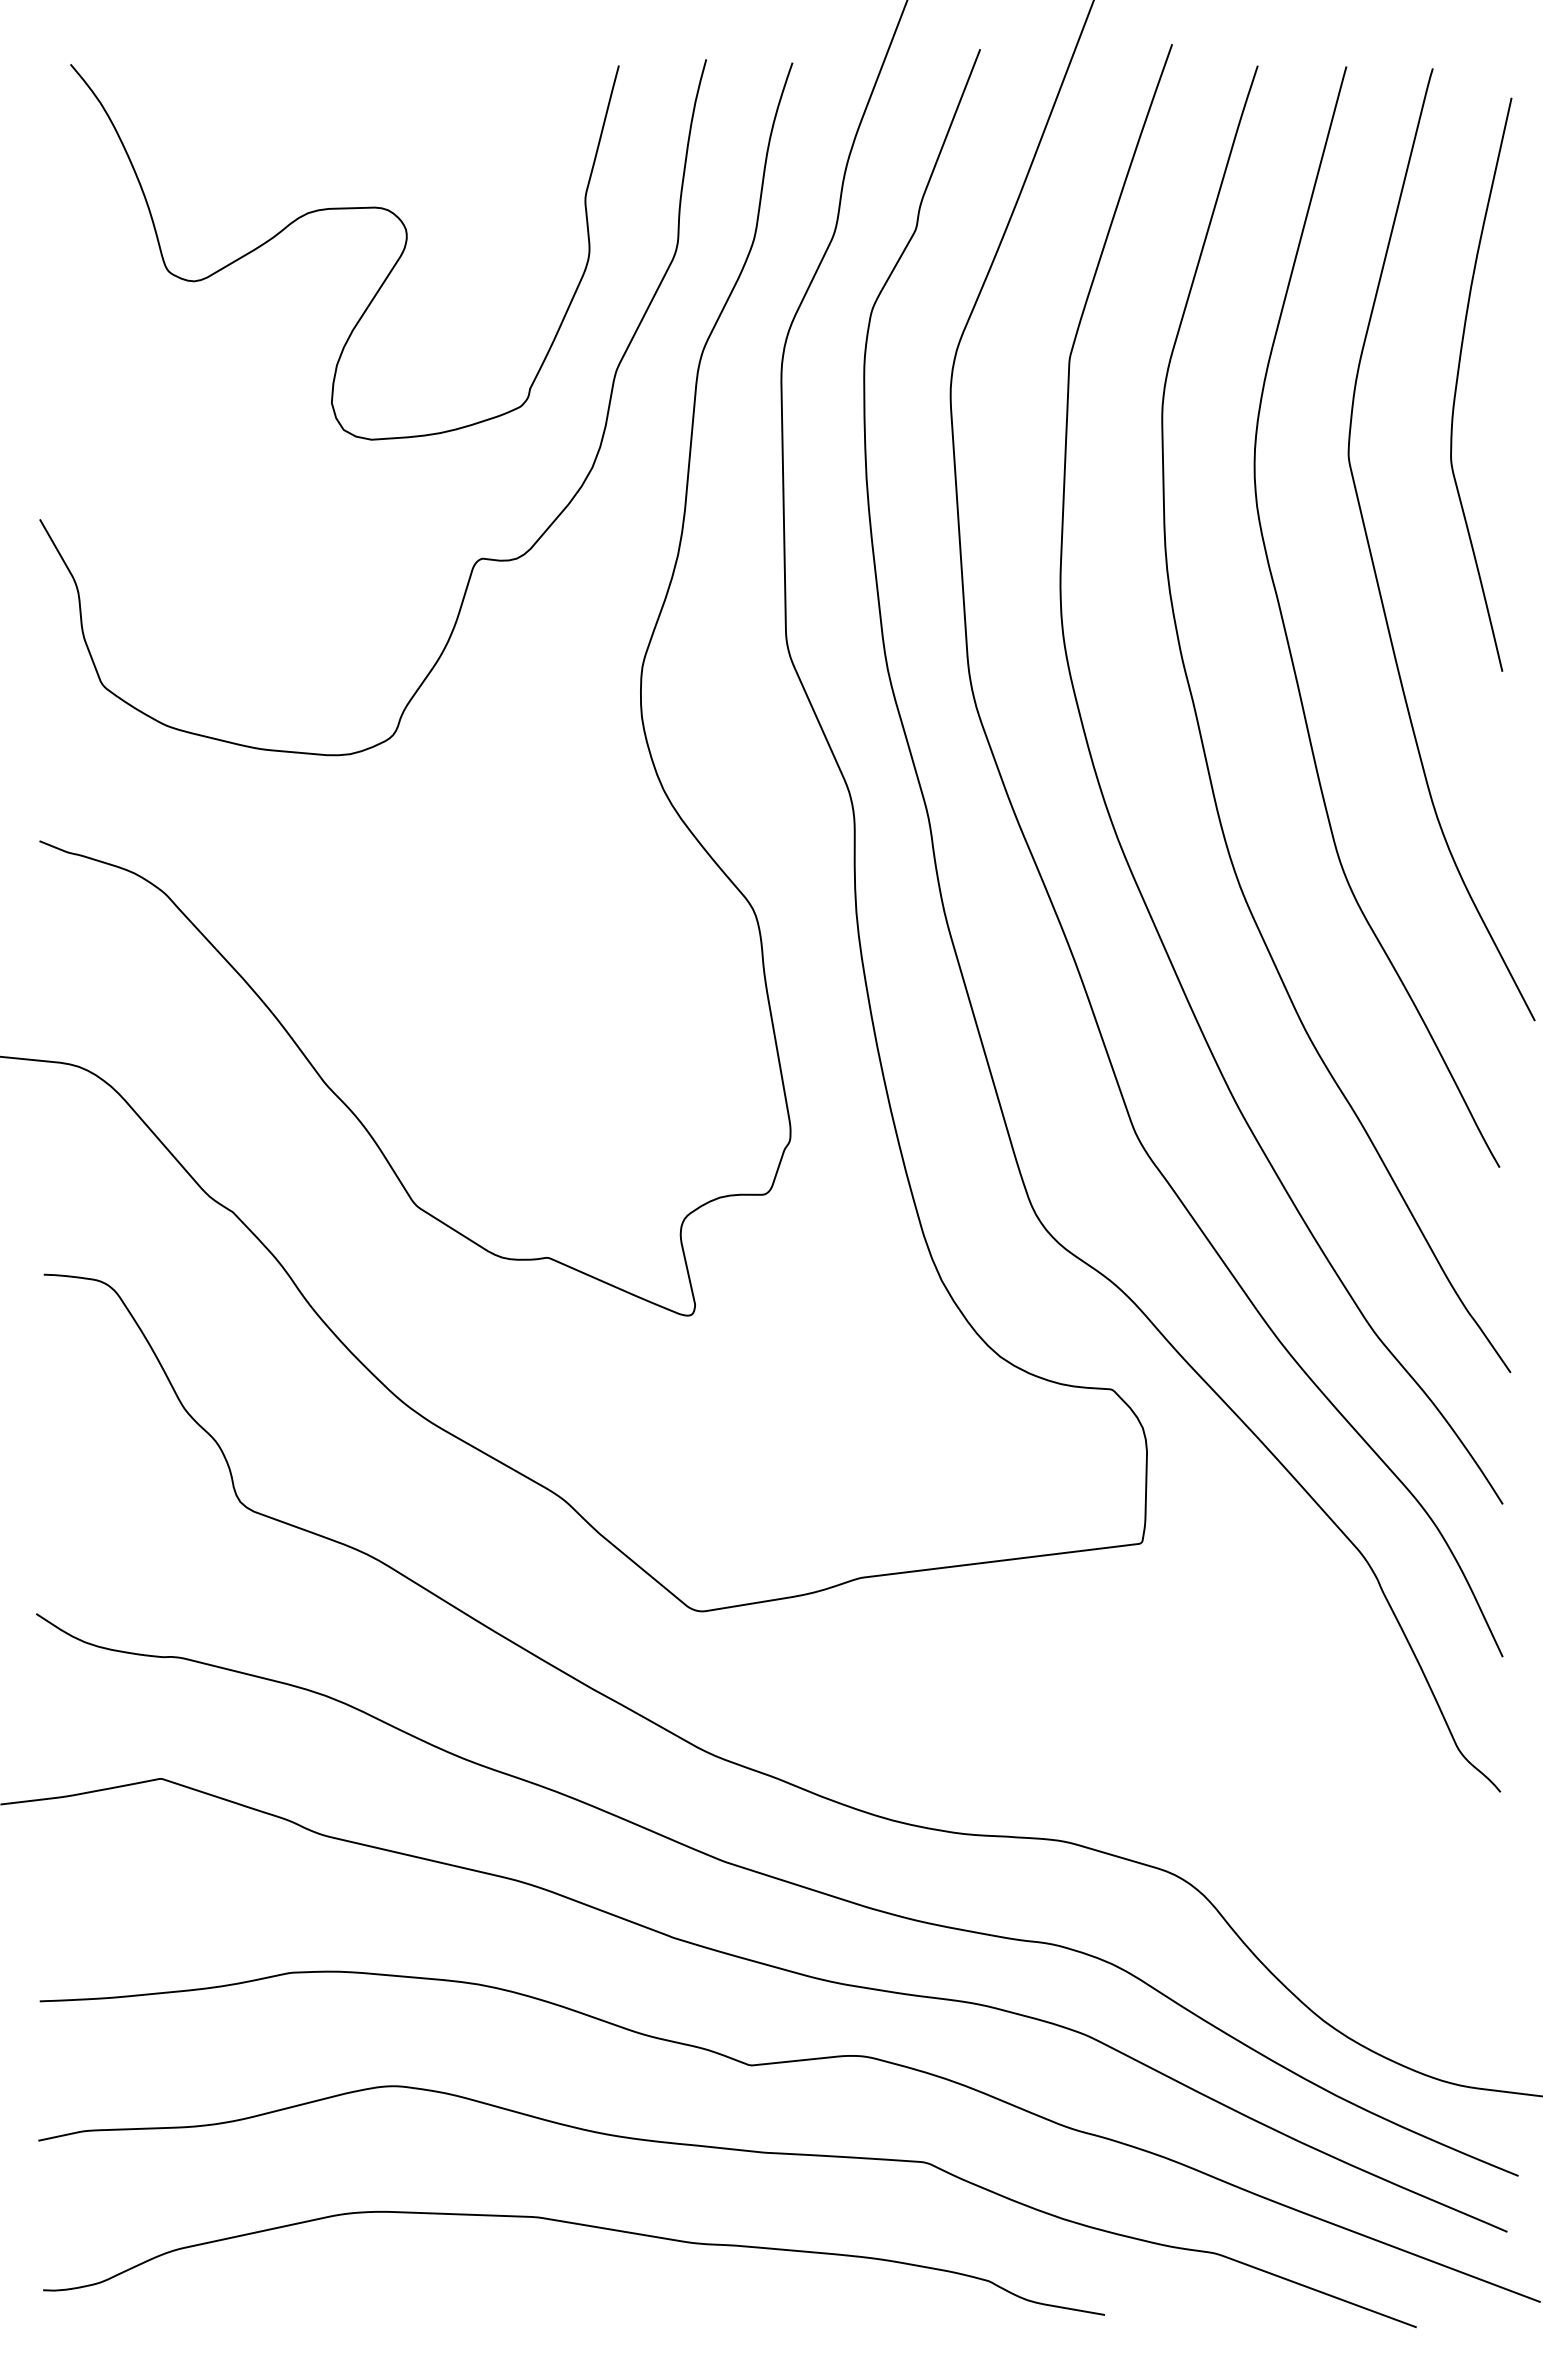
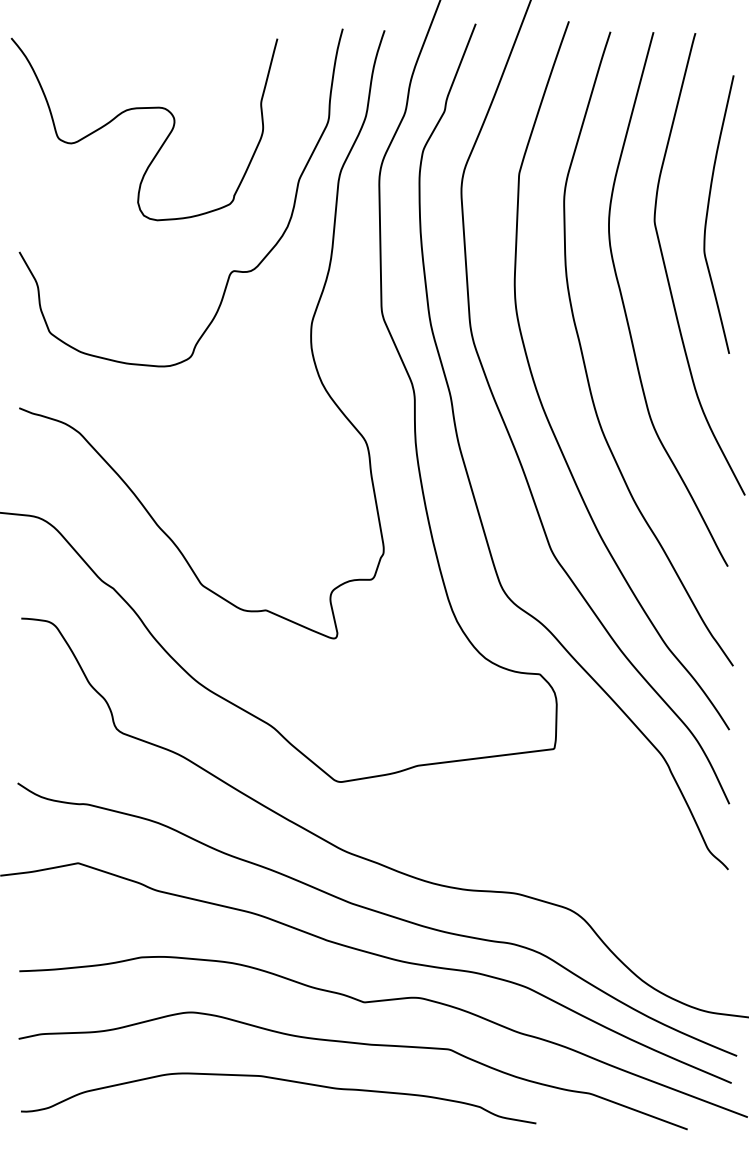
curve: (336, 211) -> (140, 109), moved
curve: (1459, 380) -> (708, 212), moved

